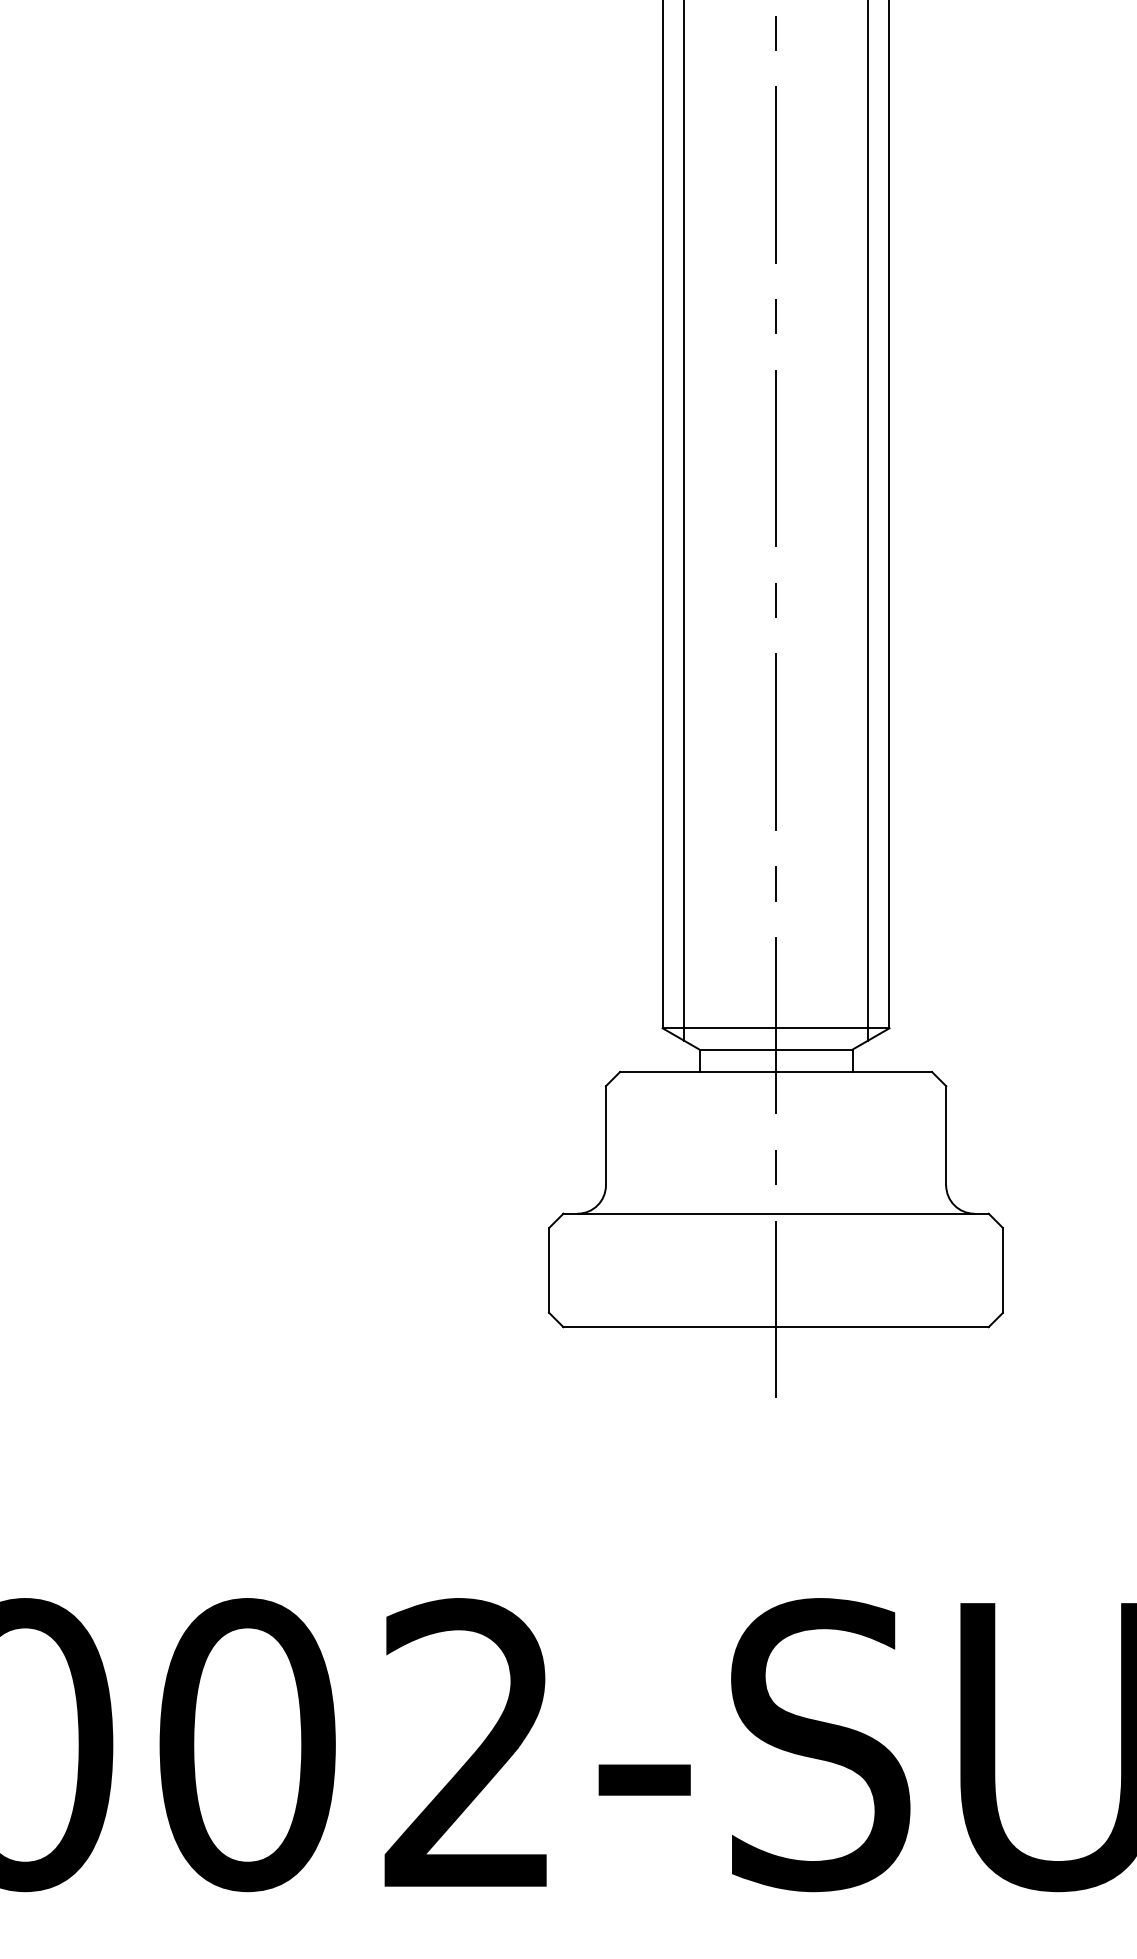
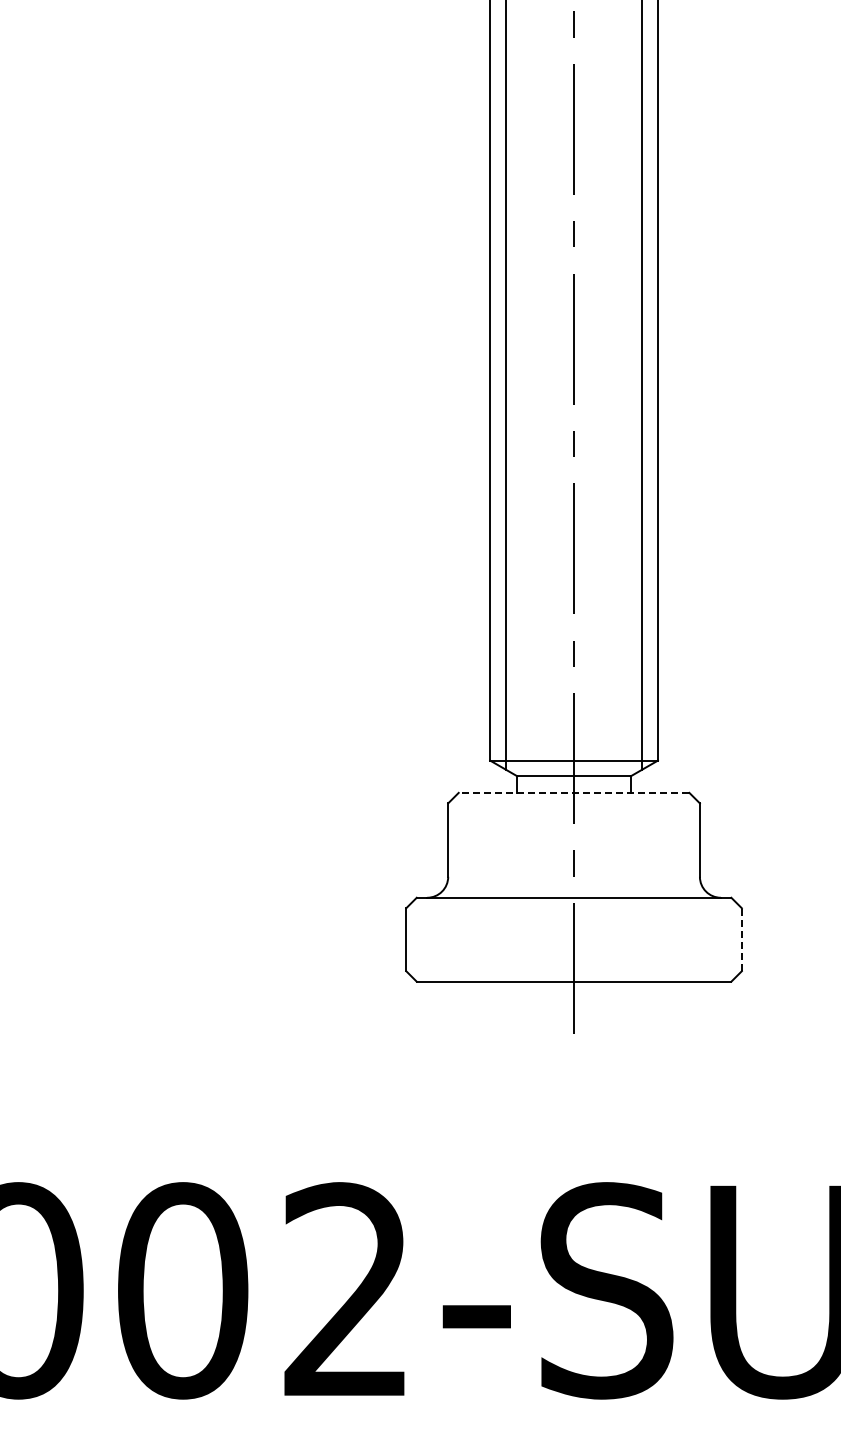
line: (775, 1071) -> (573, 792), solid -> dashed
line: (1002, 1270) -> (741, 939), solid -> dashed

